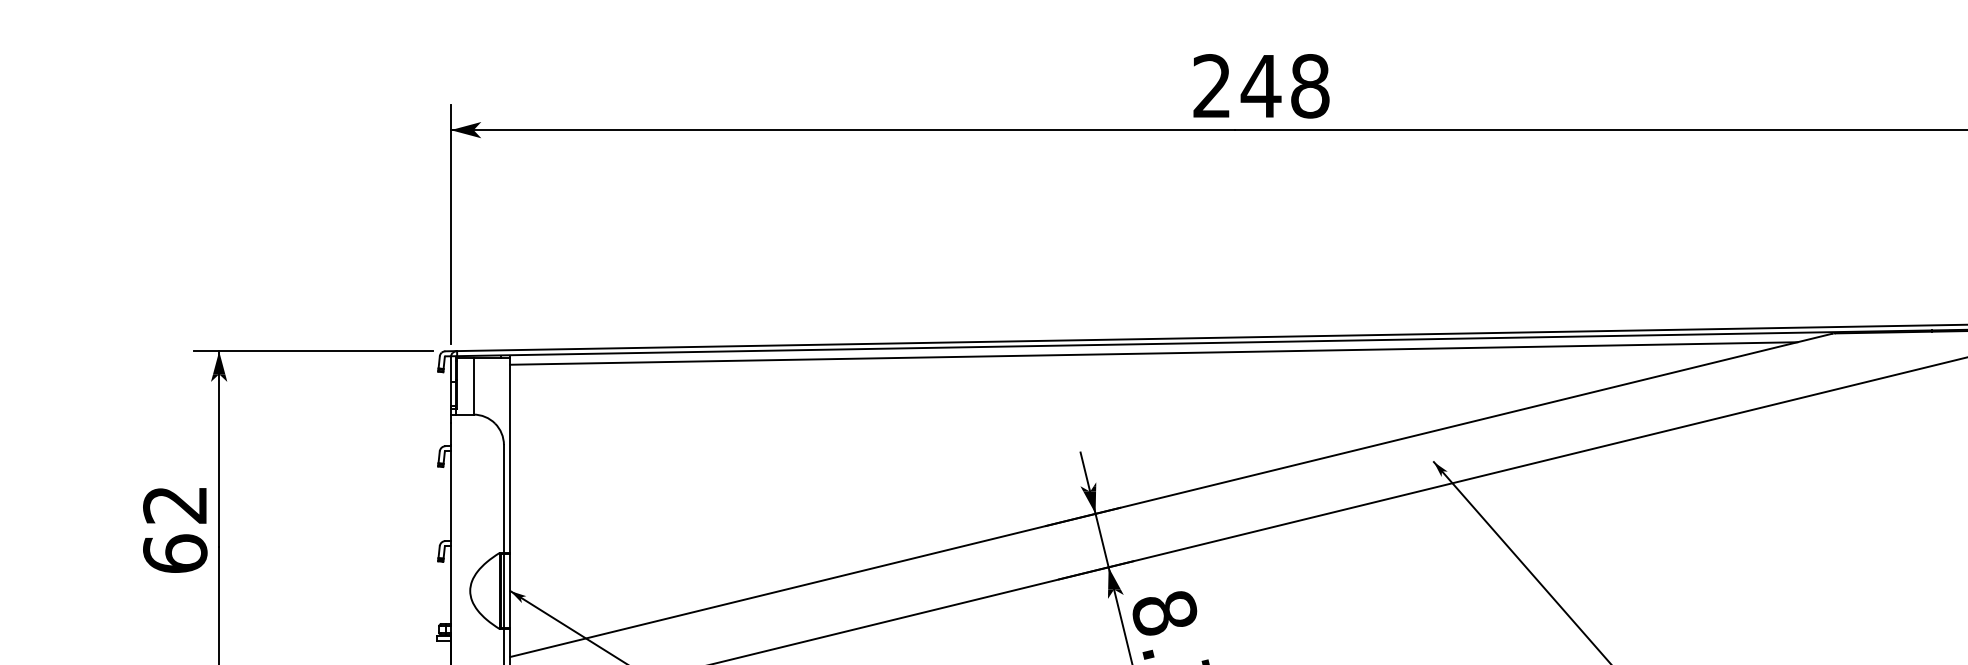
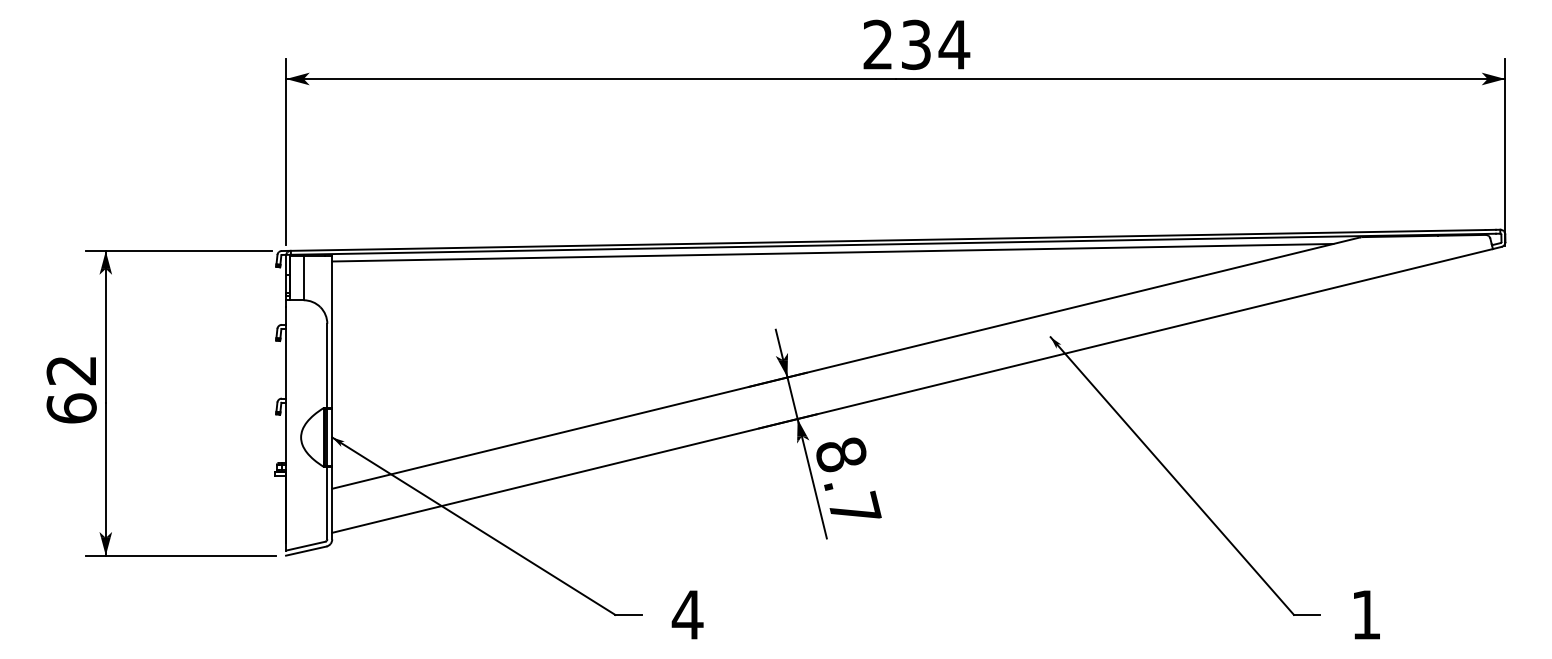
text: (1285, 85) -> (935, 44), 248 -> 234

